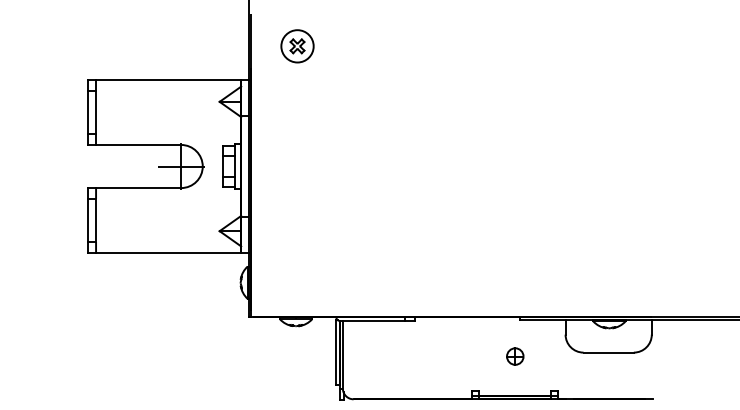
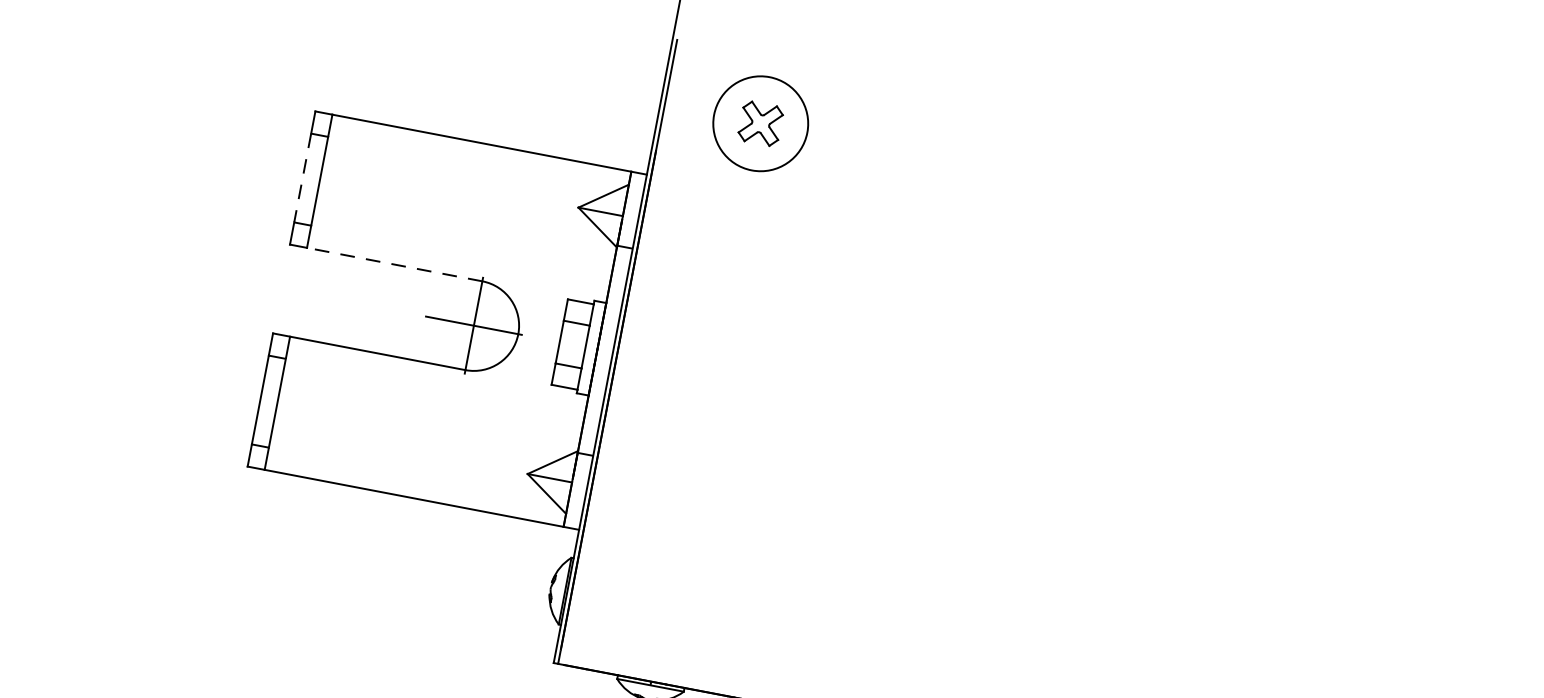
part: (297, 46) -> (760, 124), size x1.4
line: (87, 112) -> (302, 177), solid -> dashed
line: (138, 144) -> (394, 263), solid -> dashed

